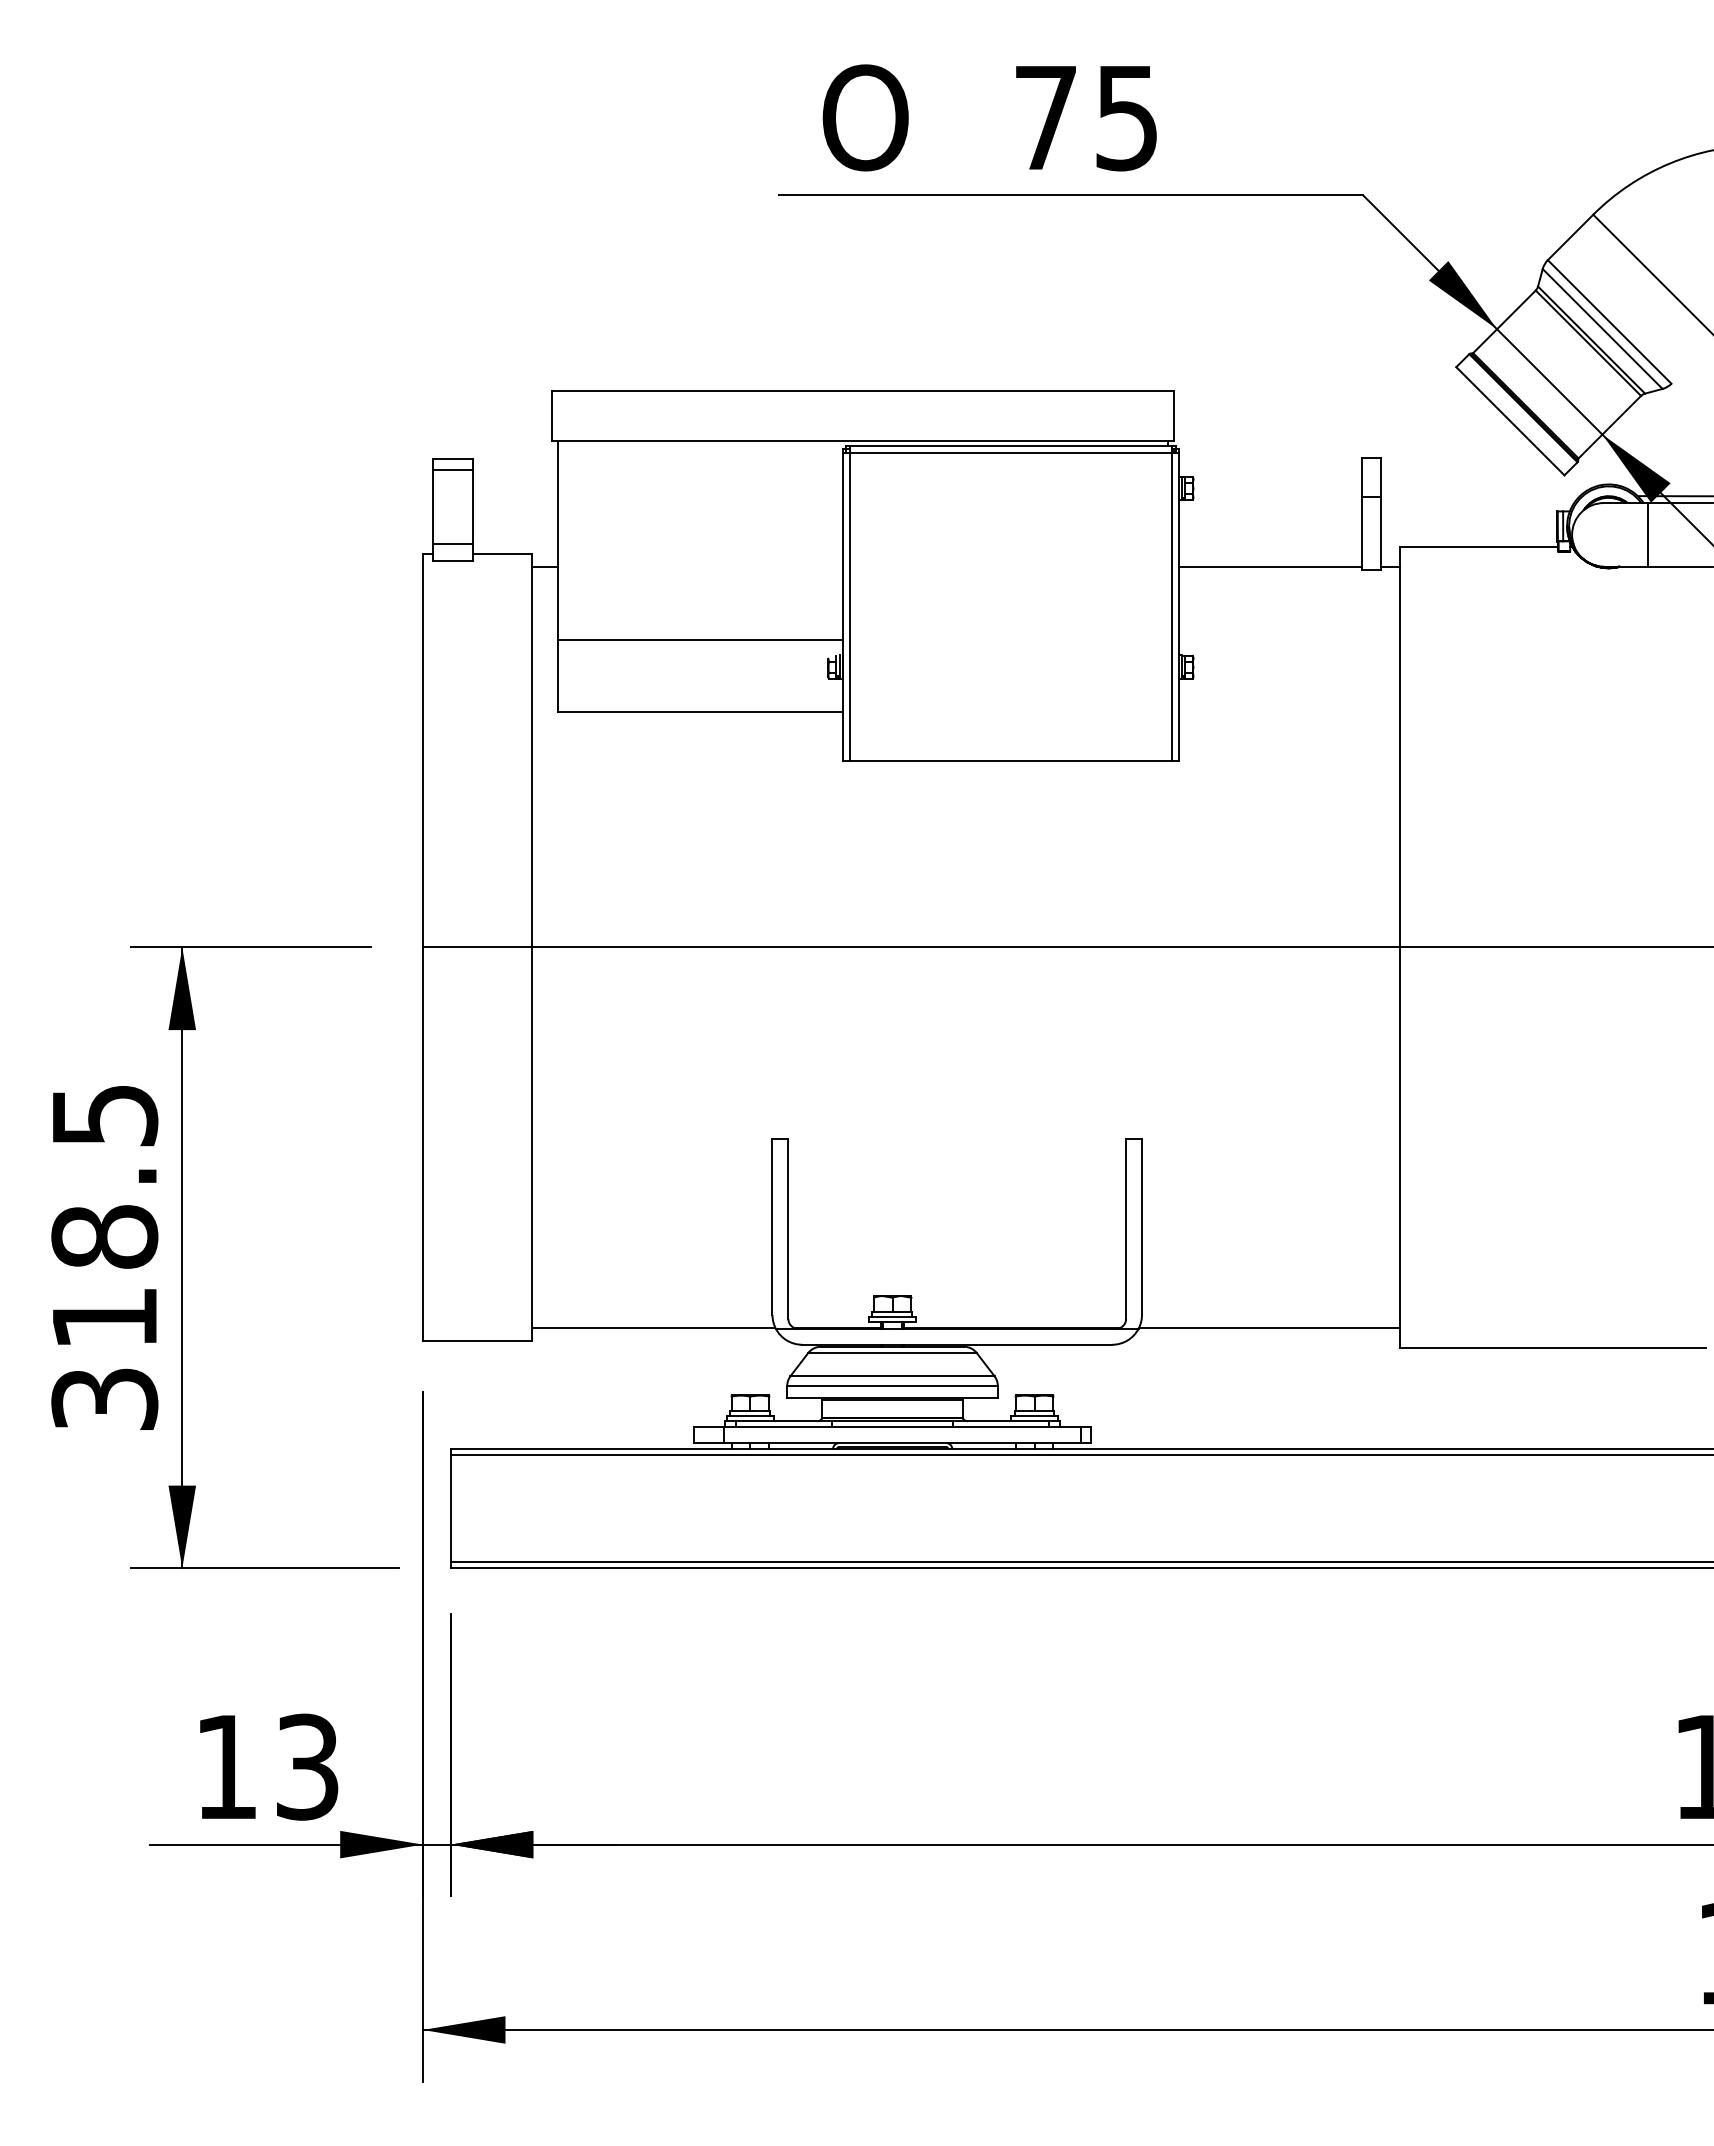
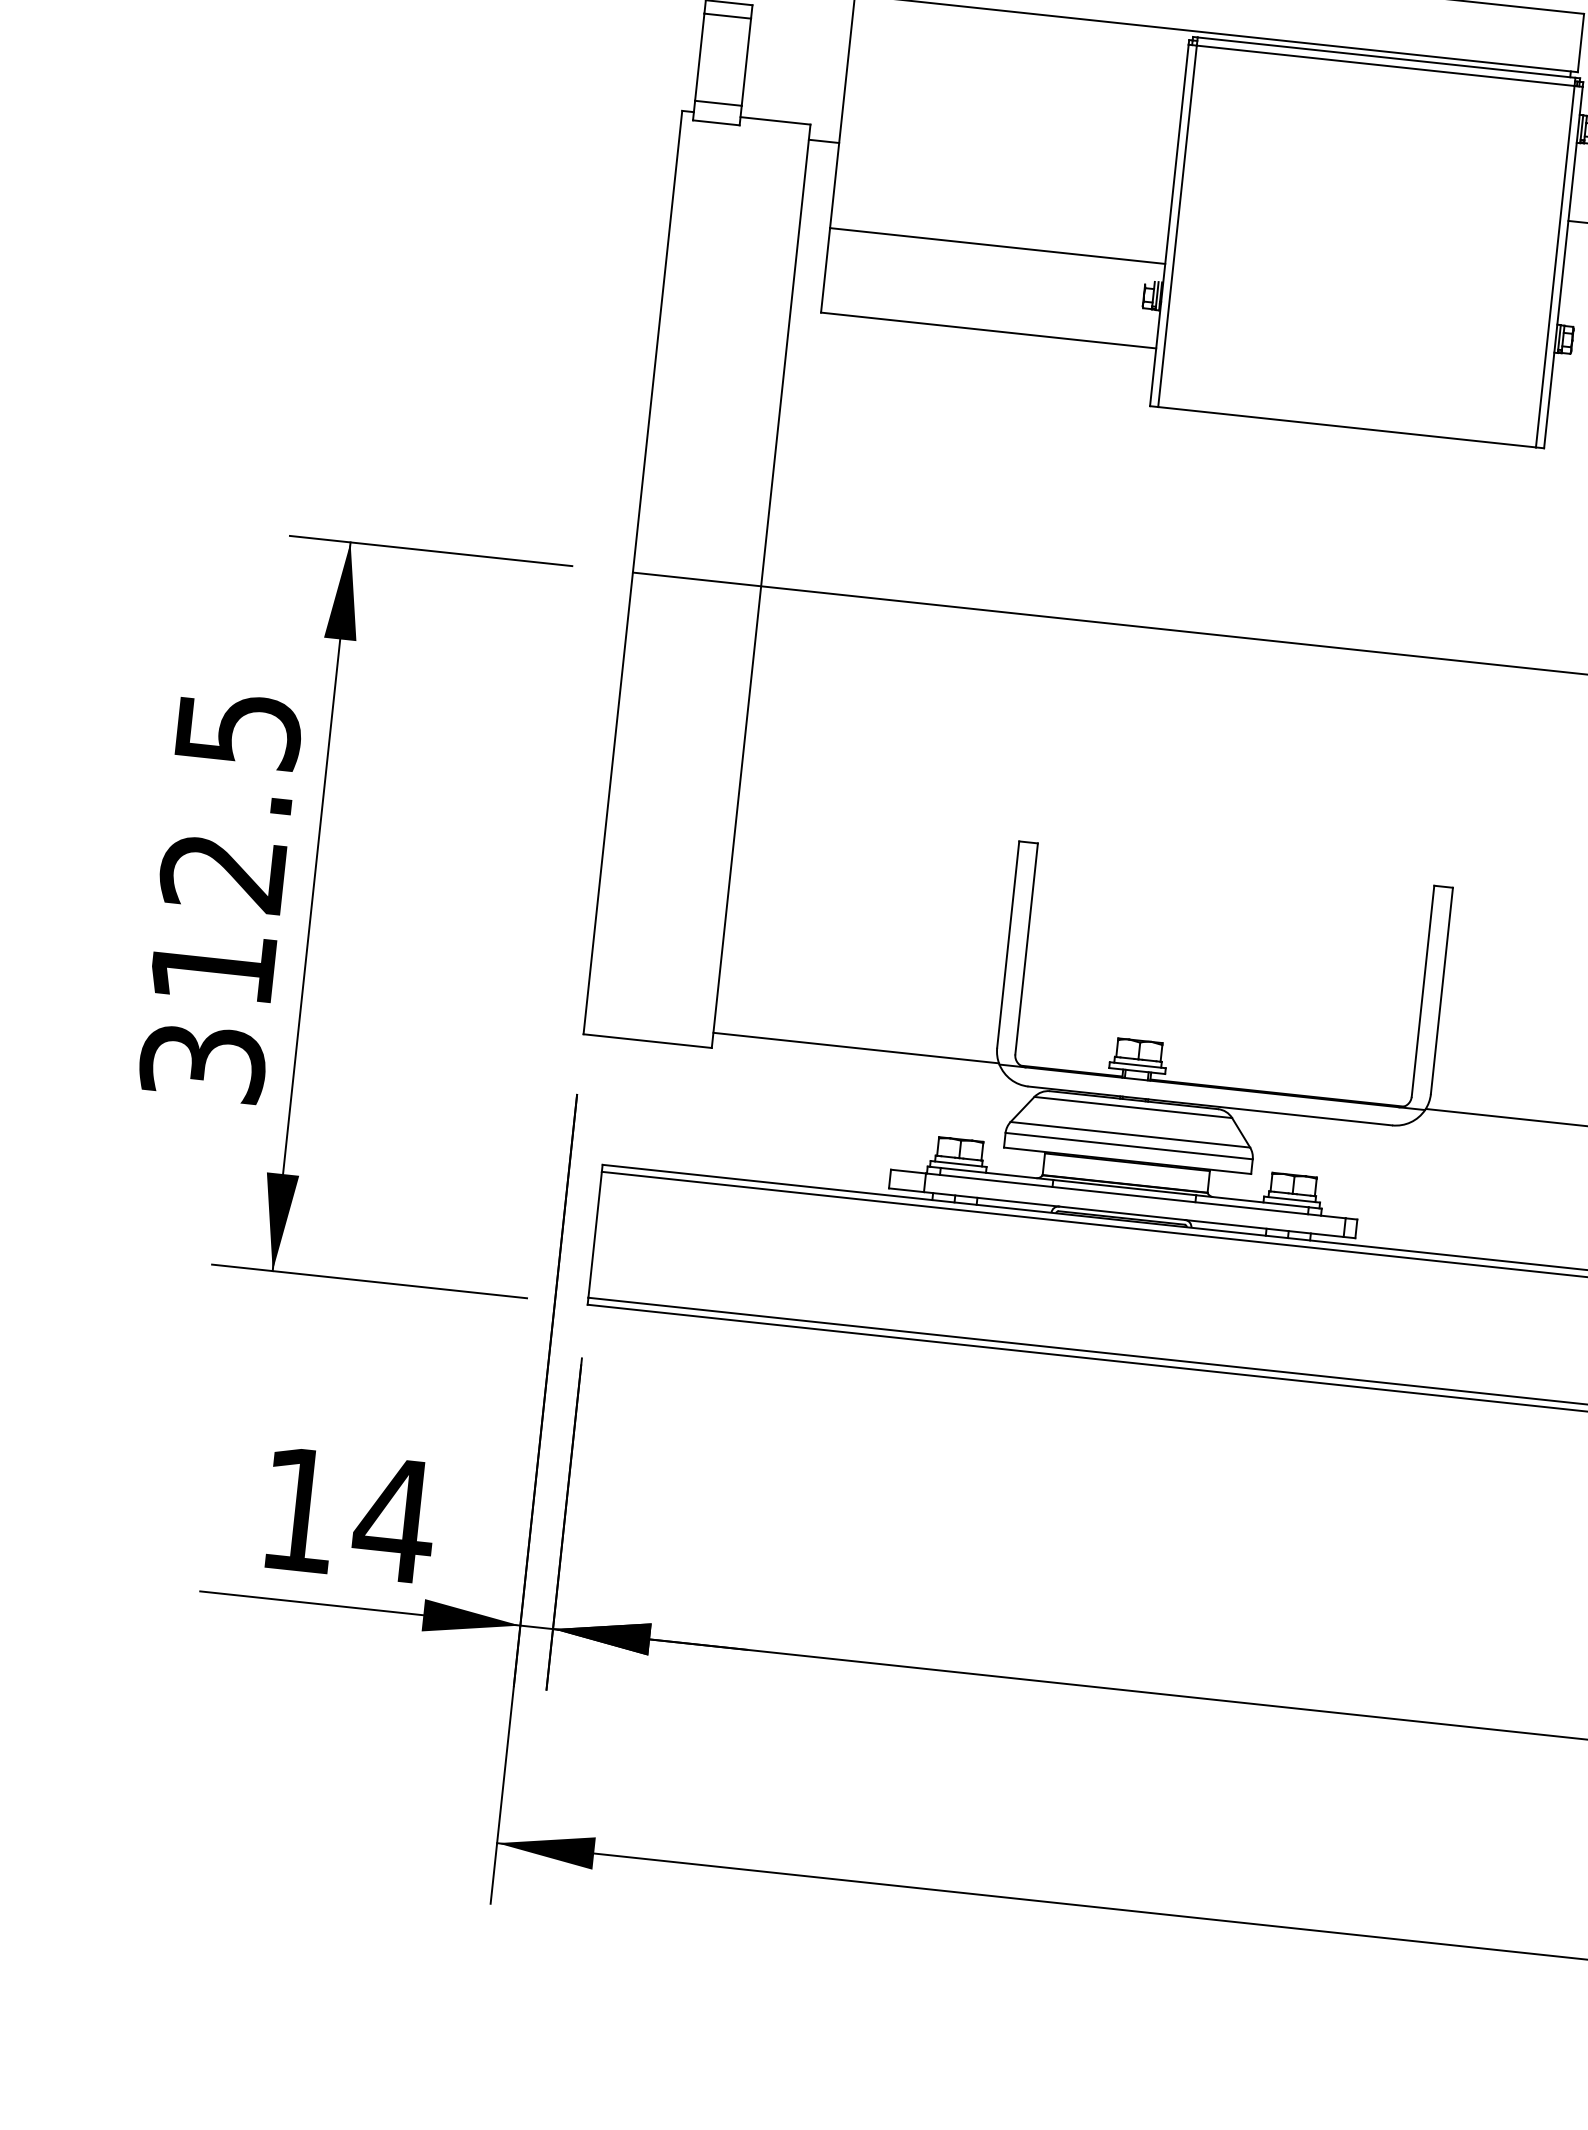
text: (104, 1236) -> (223, 871), 318.5 -> 312.5
text: (307, 1766) -> (394, 1519), 13 -> 14

